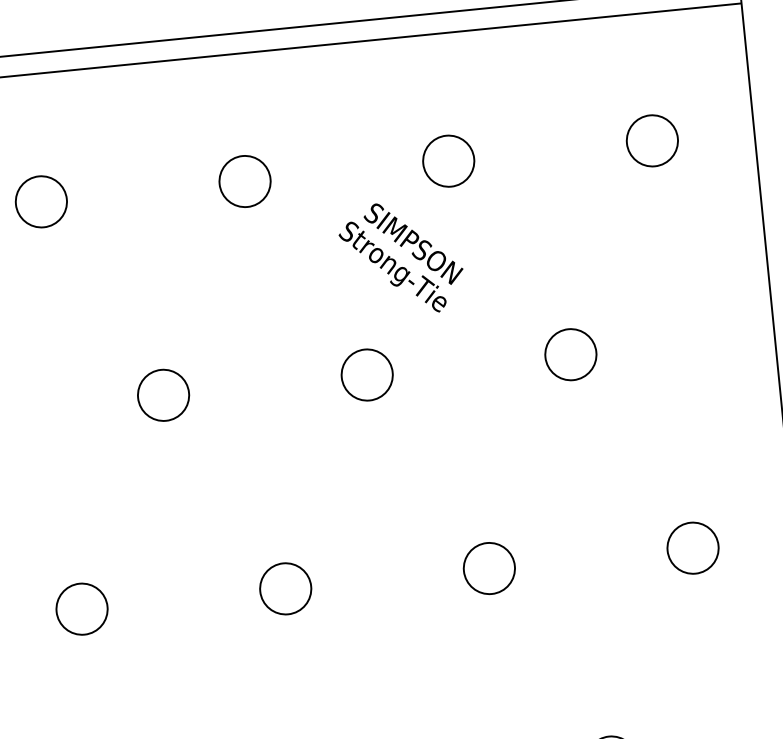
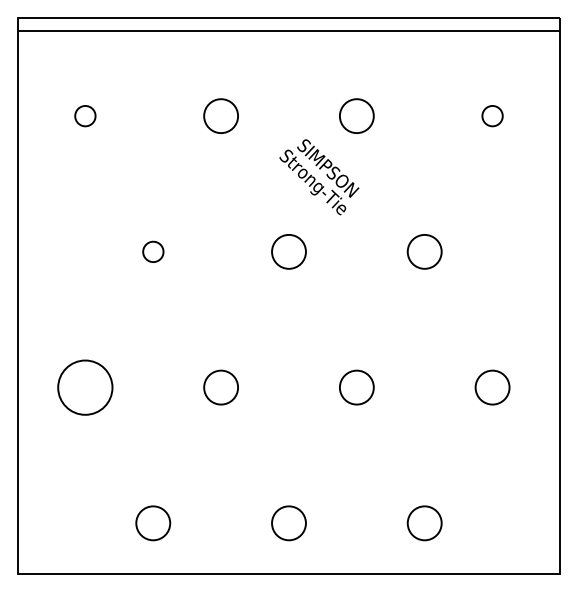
circle: (652, 141) -> (492, 116), size x0.6
circle: (41, 202) -> (85, 116), size x0.6
circle: (163, 394) -> (153, 251), size x0.6
circle: (82, 609) -> (85, 387), size x1.6

